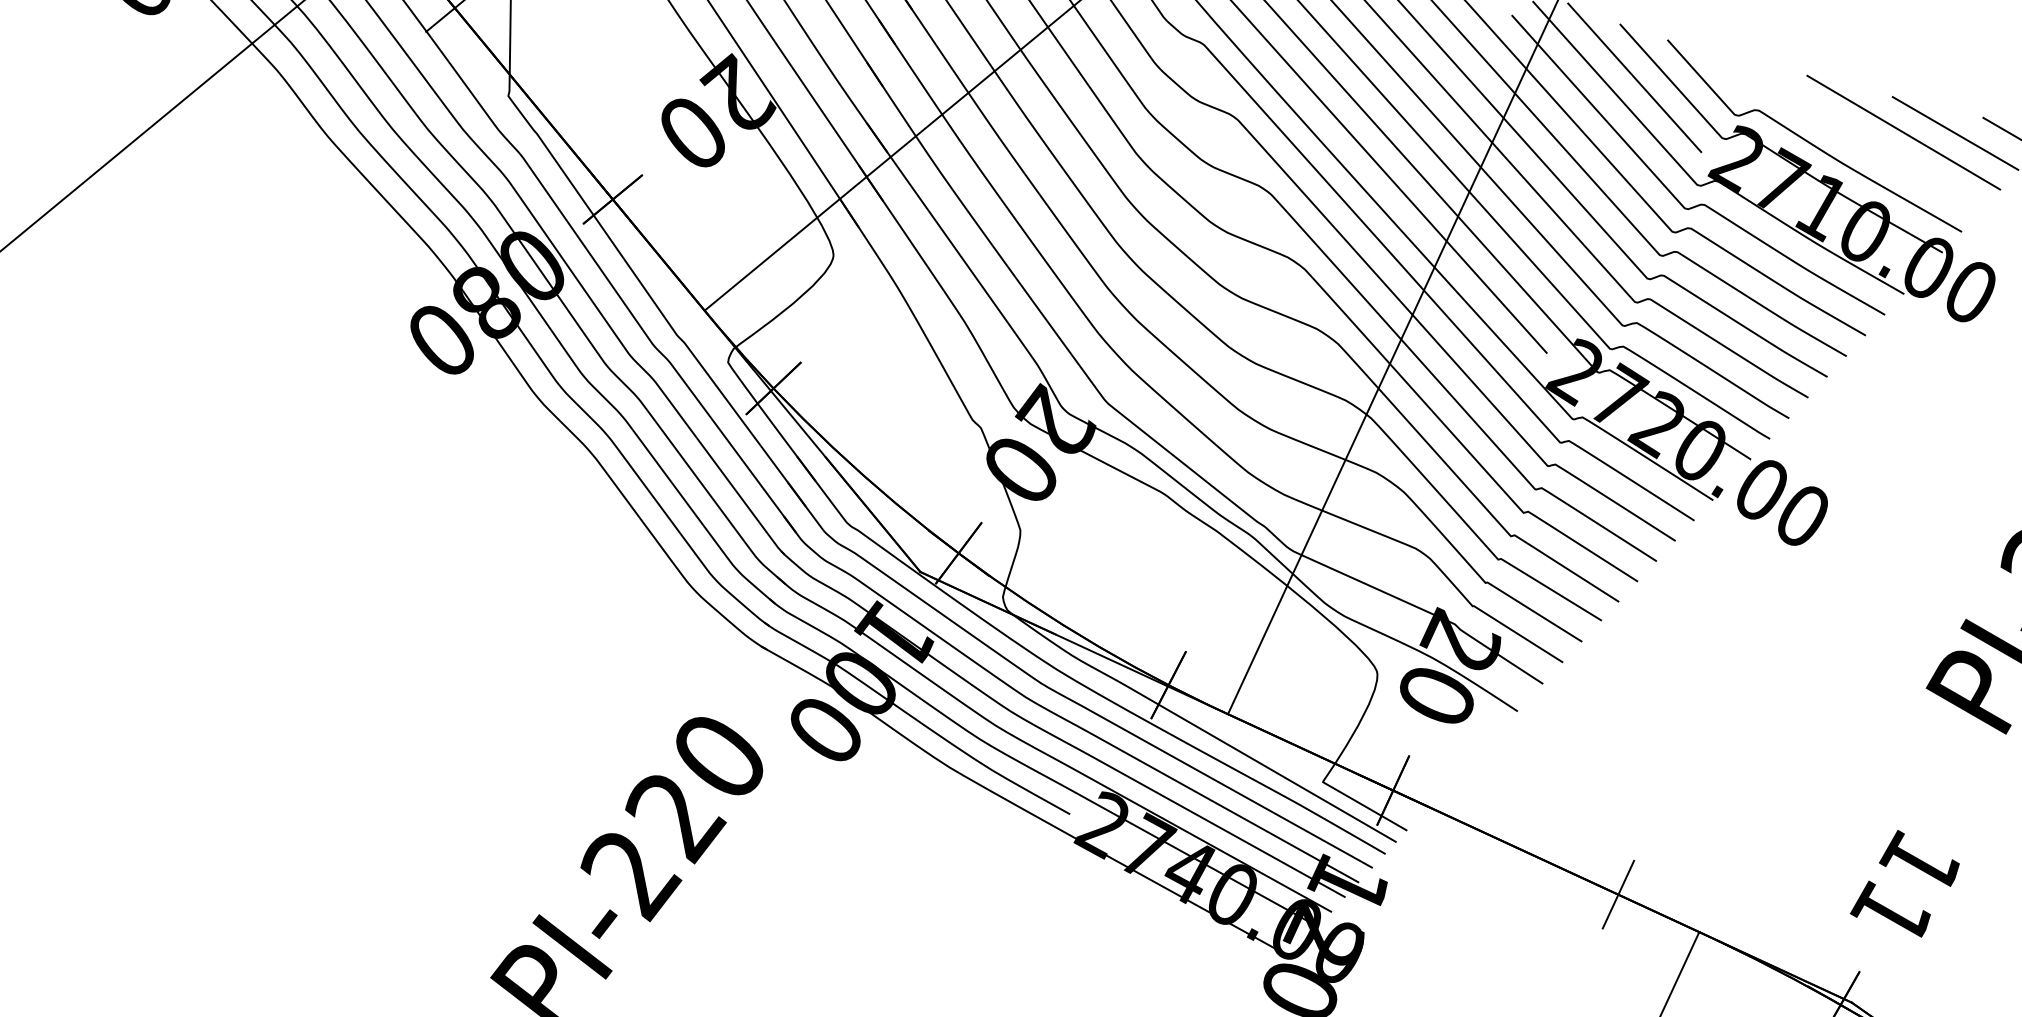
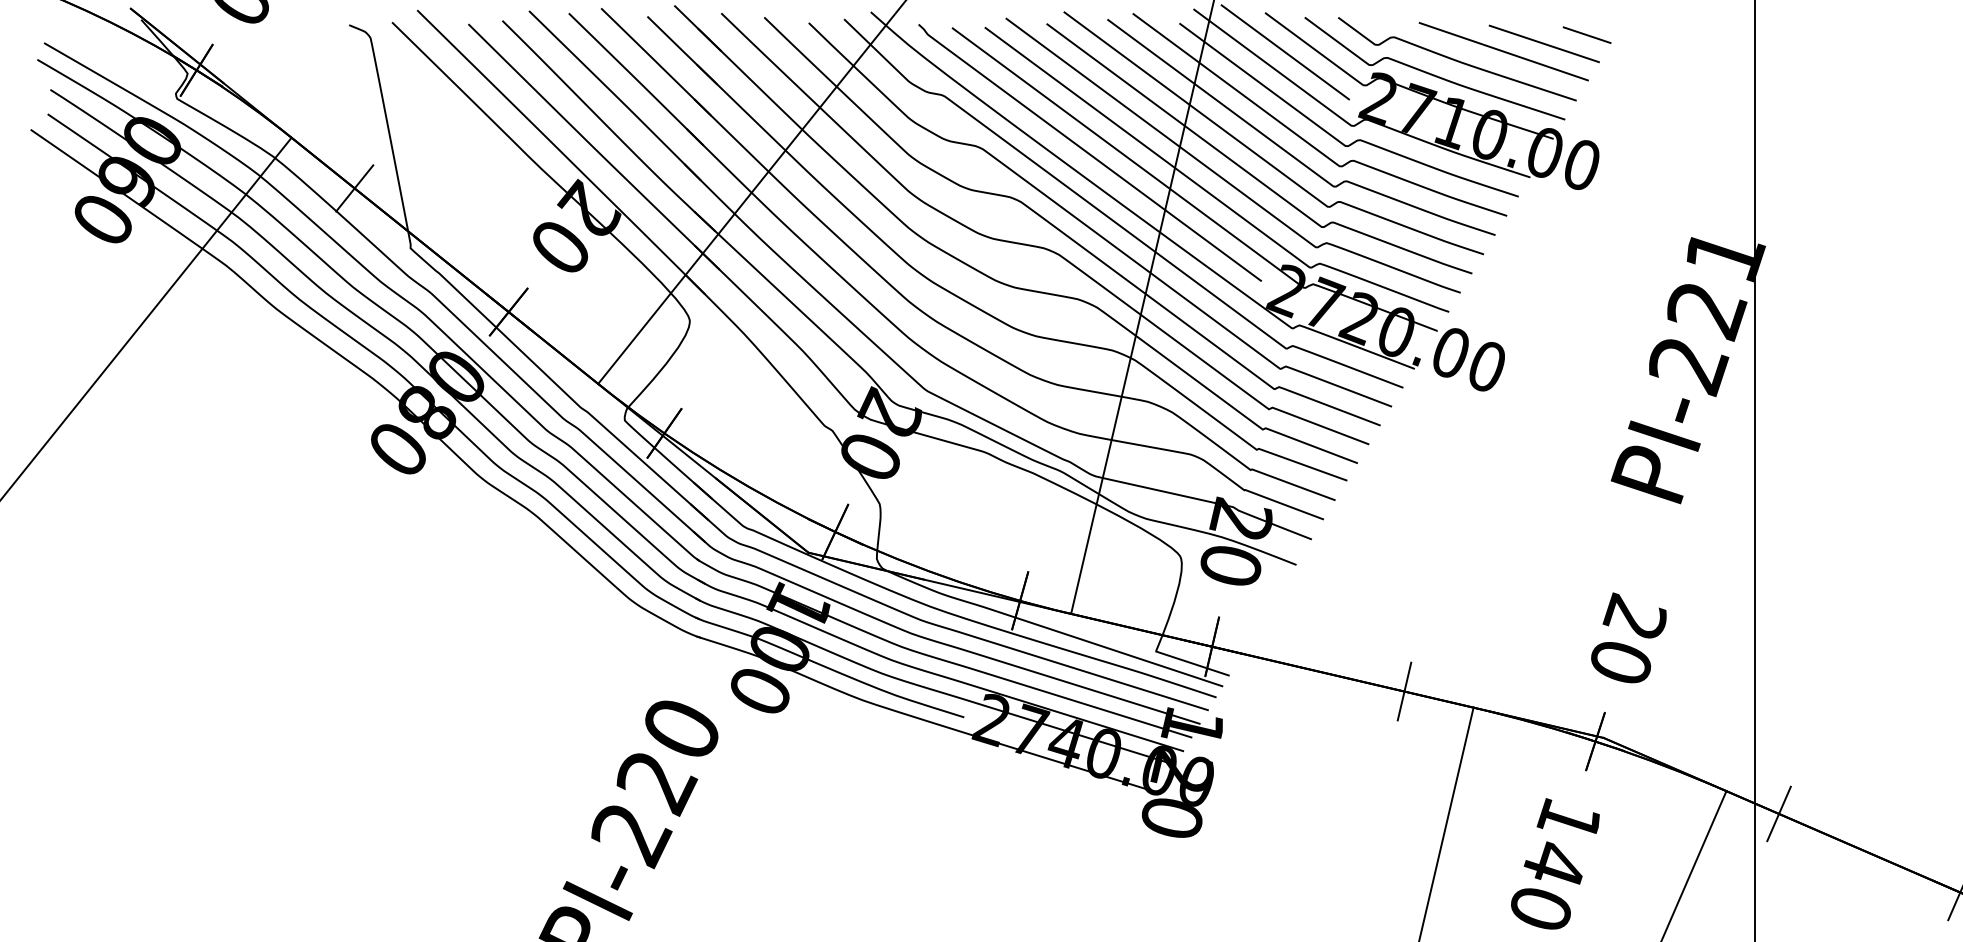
curve: (1843, 130) -> (1456, 59), added
text: (1906, 885) -> (1627, 637), 11 -> 20

